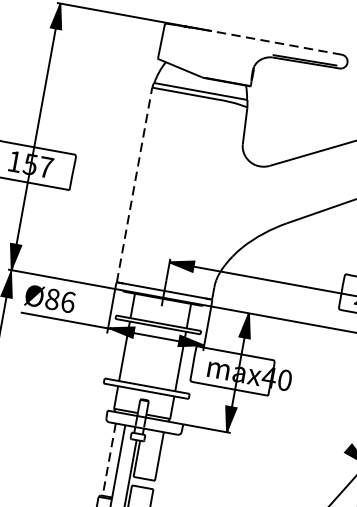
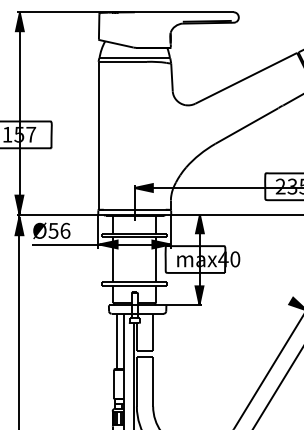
line: (275, 42) -> (183, 12), dashed -> solid
line: (134, 184) -> (98, 135), dashed -> solid
text: (52, 298) -> (53, 230), Ø86 -> Ø56
line: (108, 460) -> (116, 341), dashed -> solid

